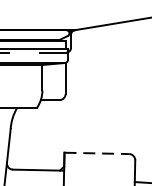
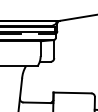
line: (96, 152) -> (72, 92), dashed -> solid

